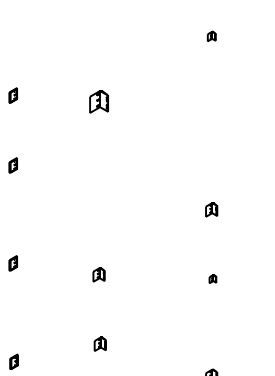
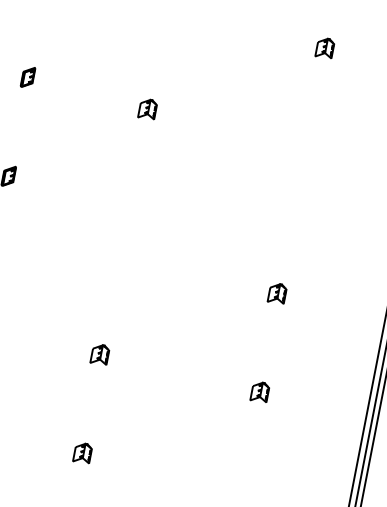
part: (211, 36) -> (324, 48), size x1.43
part: (98, 100) -> (147, 107), size x0.62
part: (212, 278) -> (259, 391), size x1.67

